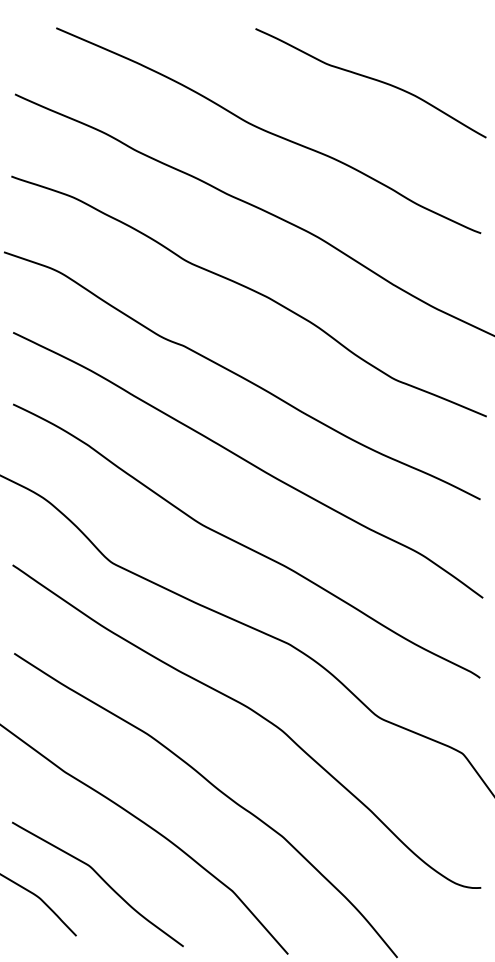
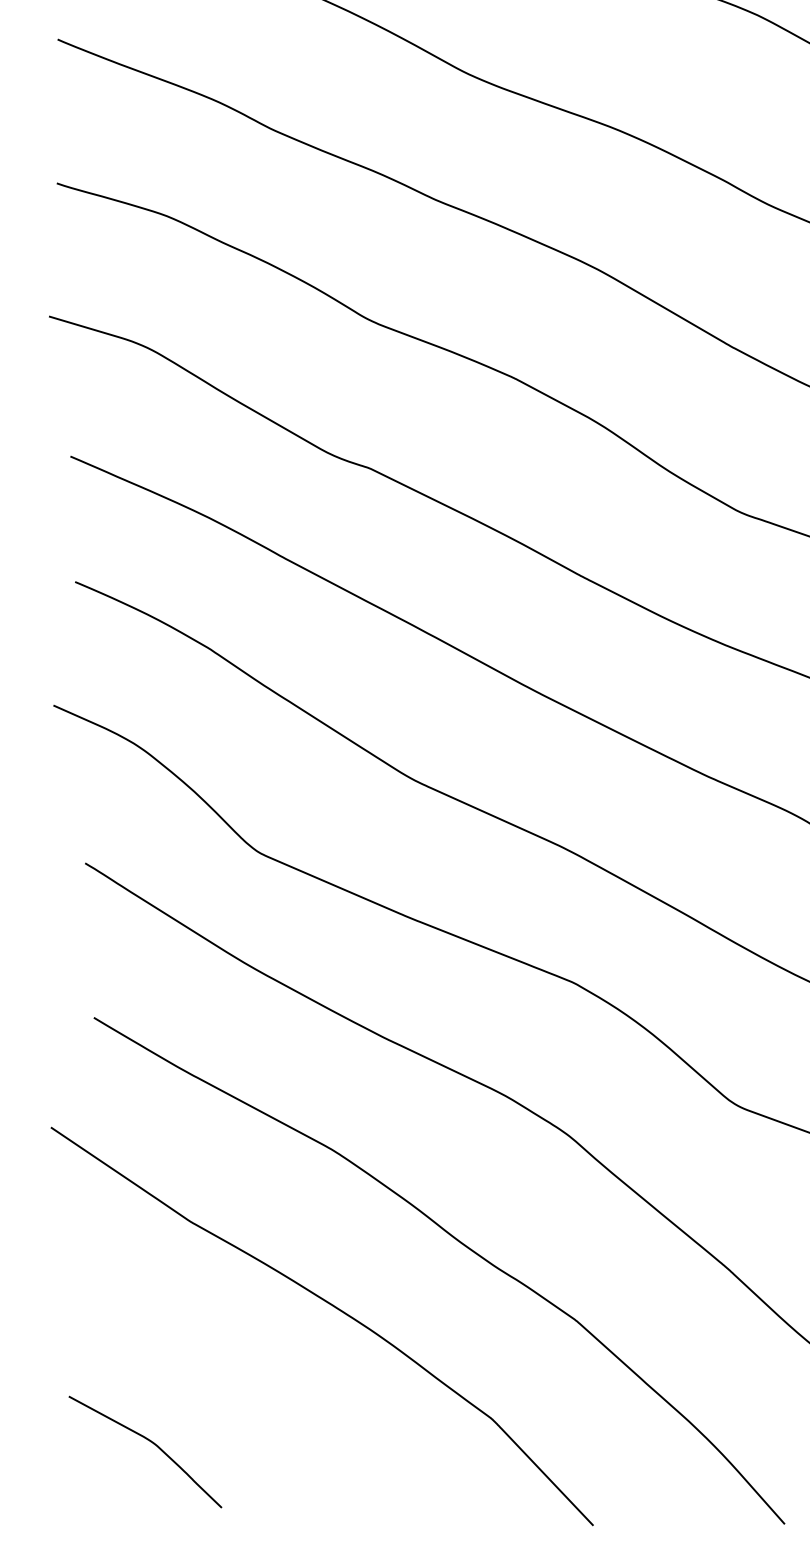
curve: (101, 879) -> (261, 1407), removed

